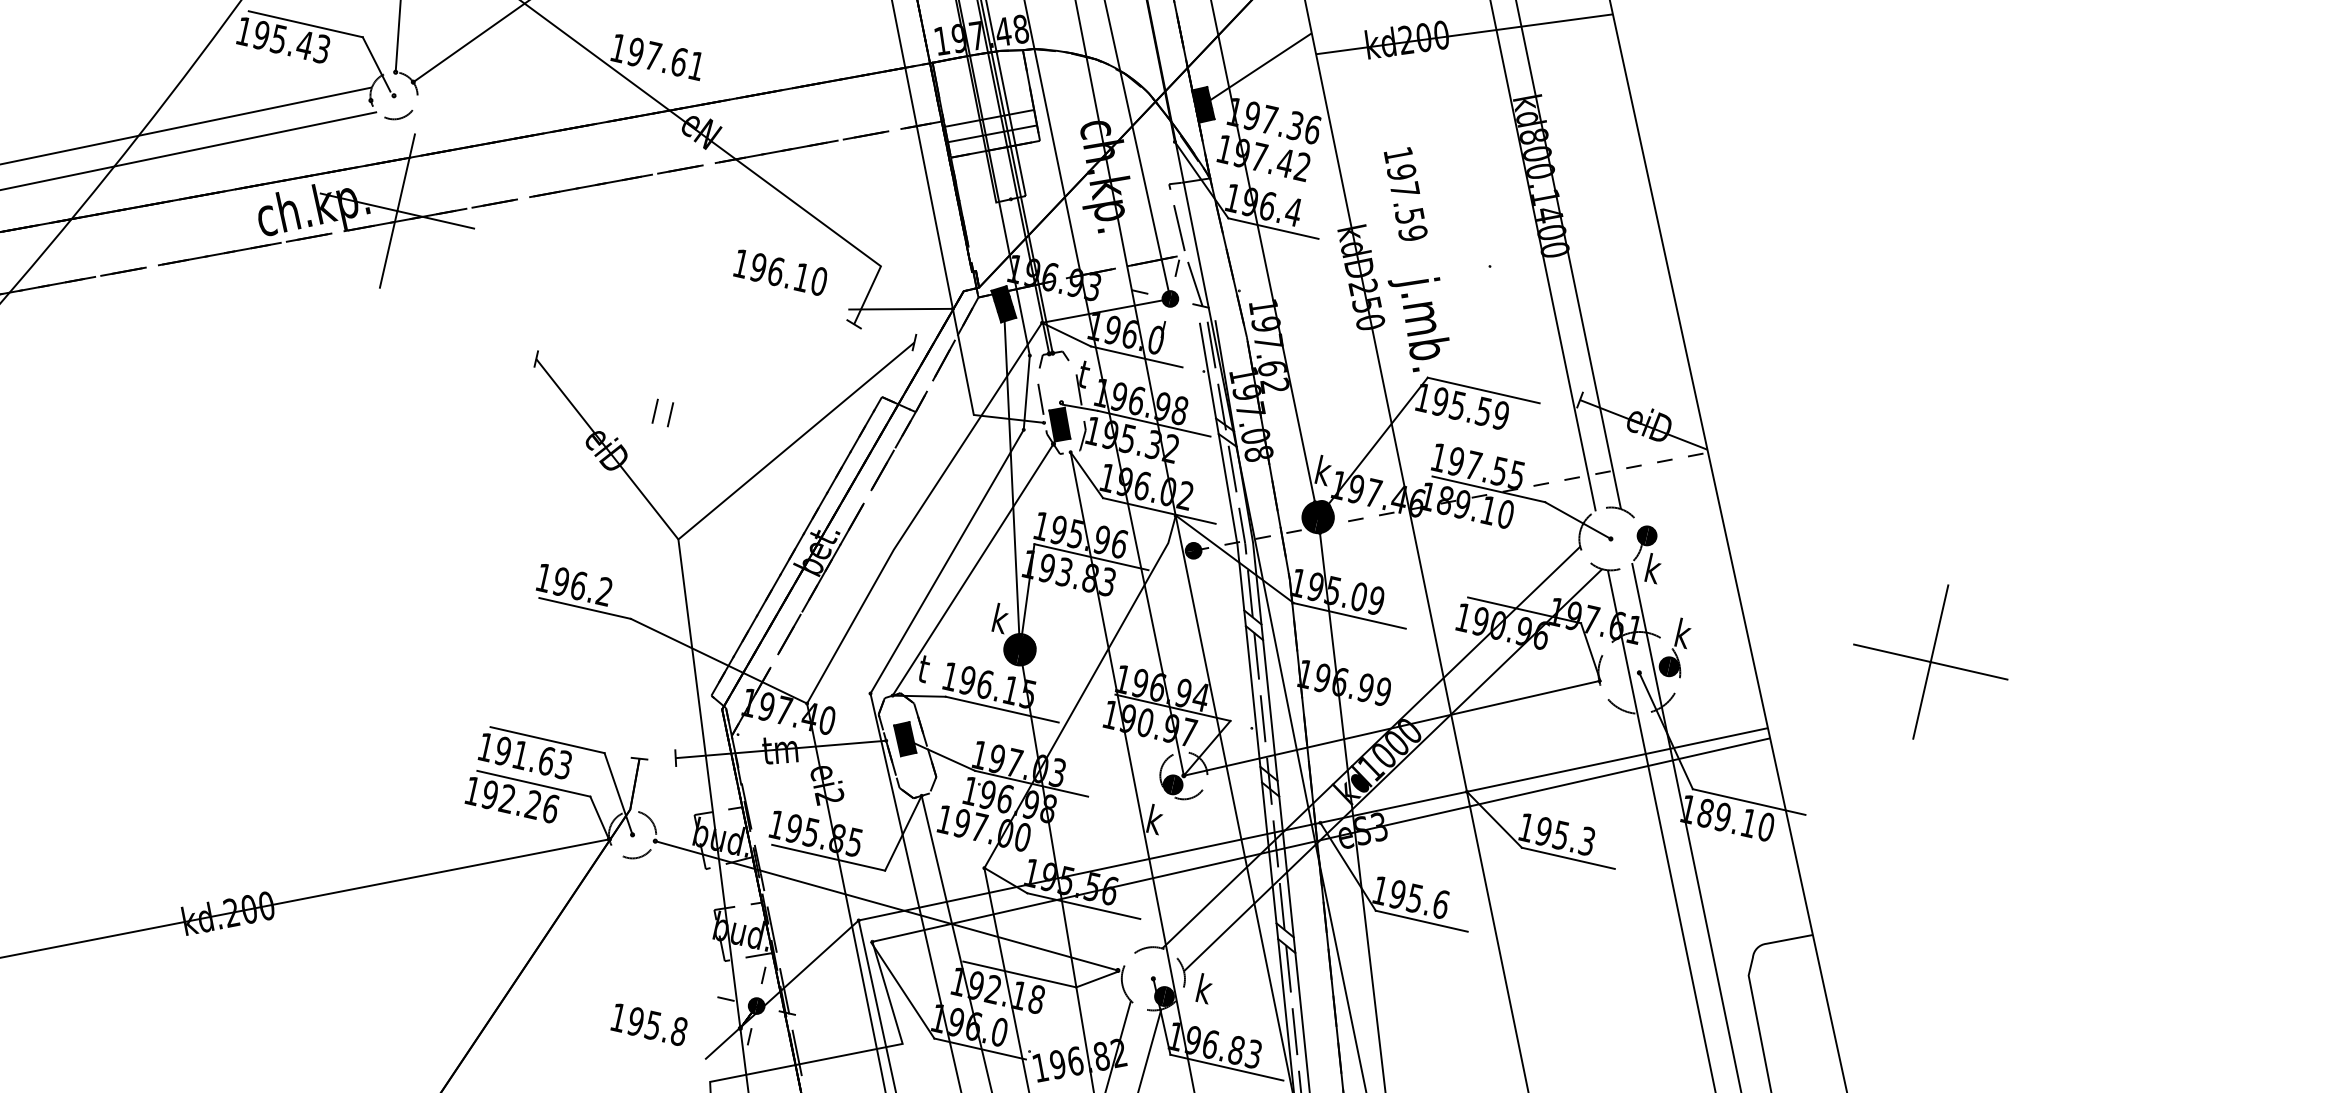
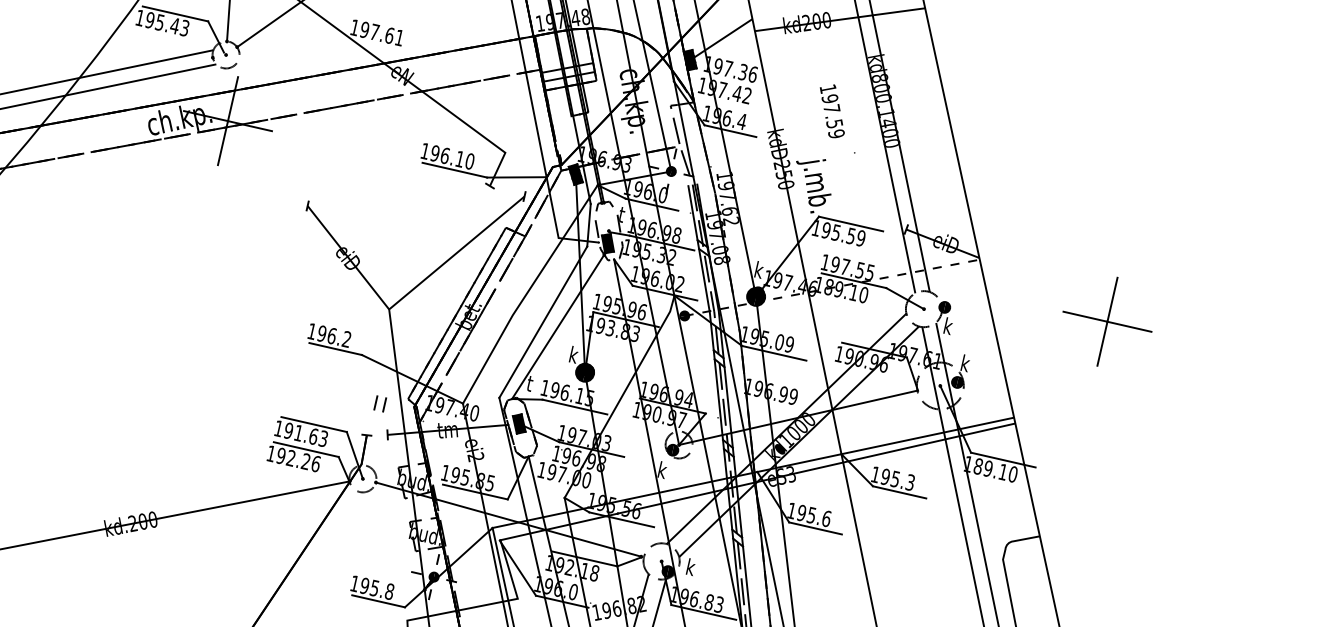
text: (1404, 194) -> (831, 111), moved
line: (792, 295) -> (454, 169), added
part: (663, 412) -> (380, 403), moved
part: (1930, 661) -> (1107, 321), moved
line: (659, 1048) -> (378, 601), added

